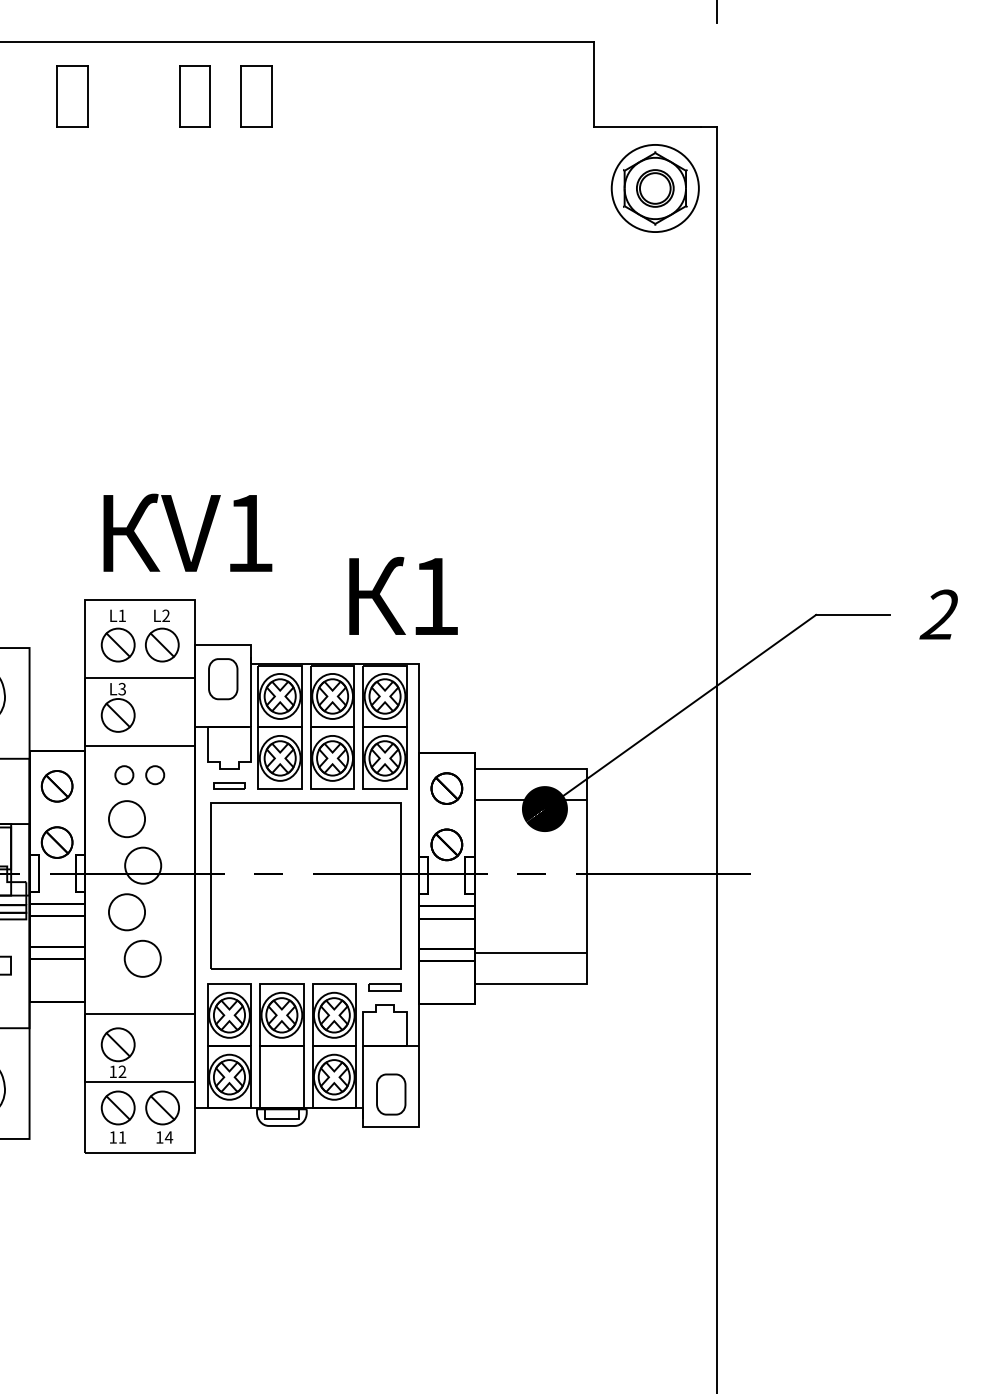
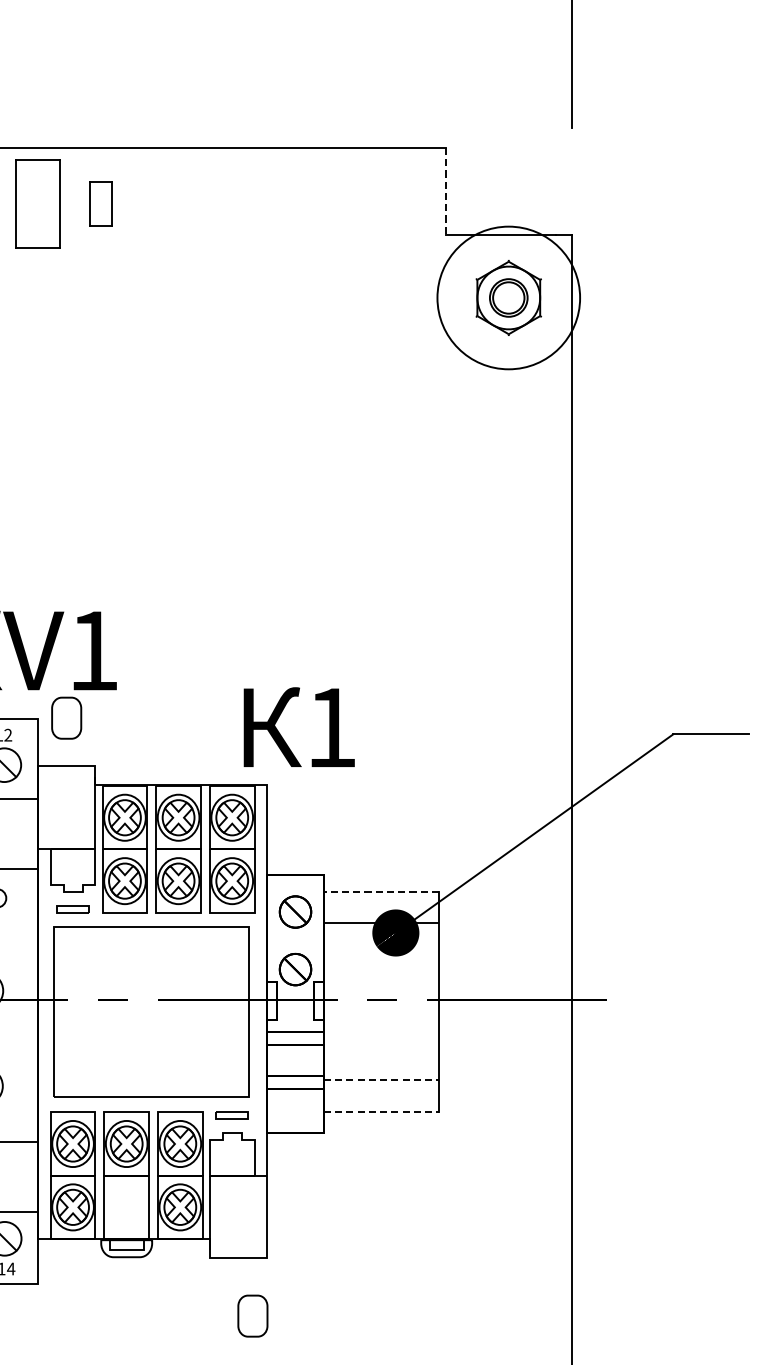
line: (593, 84) -> (445, 191), solid -> dashed
part: (194, 96) -> (37, 203), size x1.4
part: (256, 96) -> (100, 203), size x0.7
circle: (654, 188) -> (507, 298), size x1.6
text: (403, 595) -> (299, 726), moved
part: (223, 679) -> (66, 718), moved
line: (530, 768) -> (381, 891), solid -> dashed
line: (531, 953) -> (382, 1080), solid -> dashed
line: (531, 983) -> (382, 1111), solid -> dashed
part: (391, 1094) -> (253, 1316), moved

